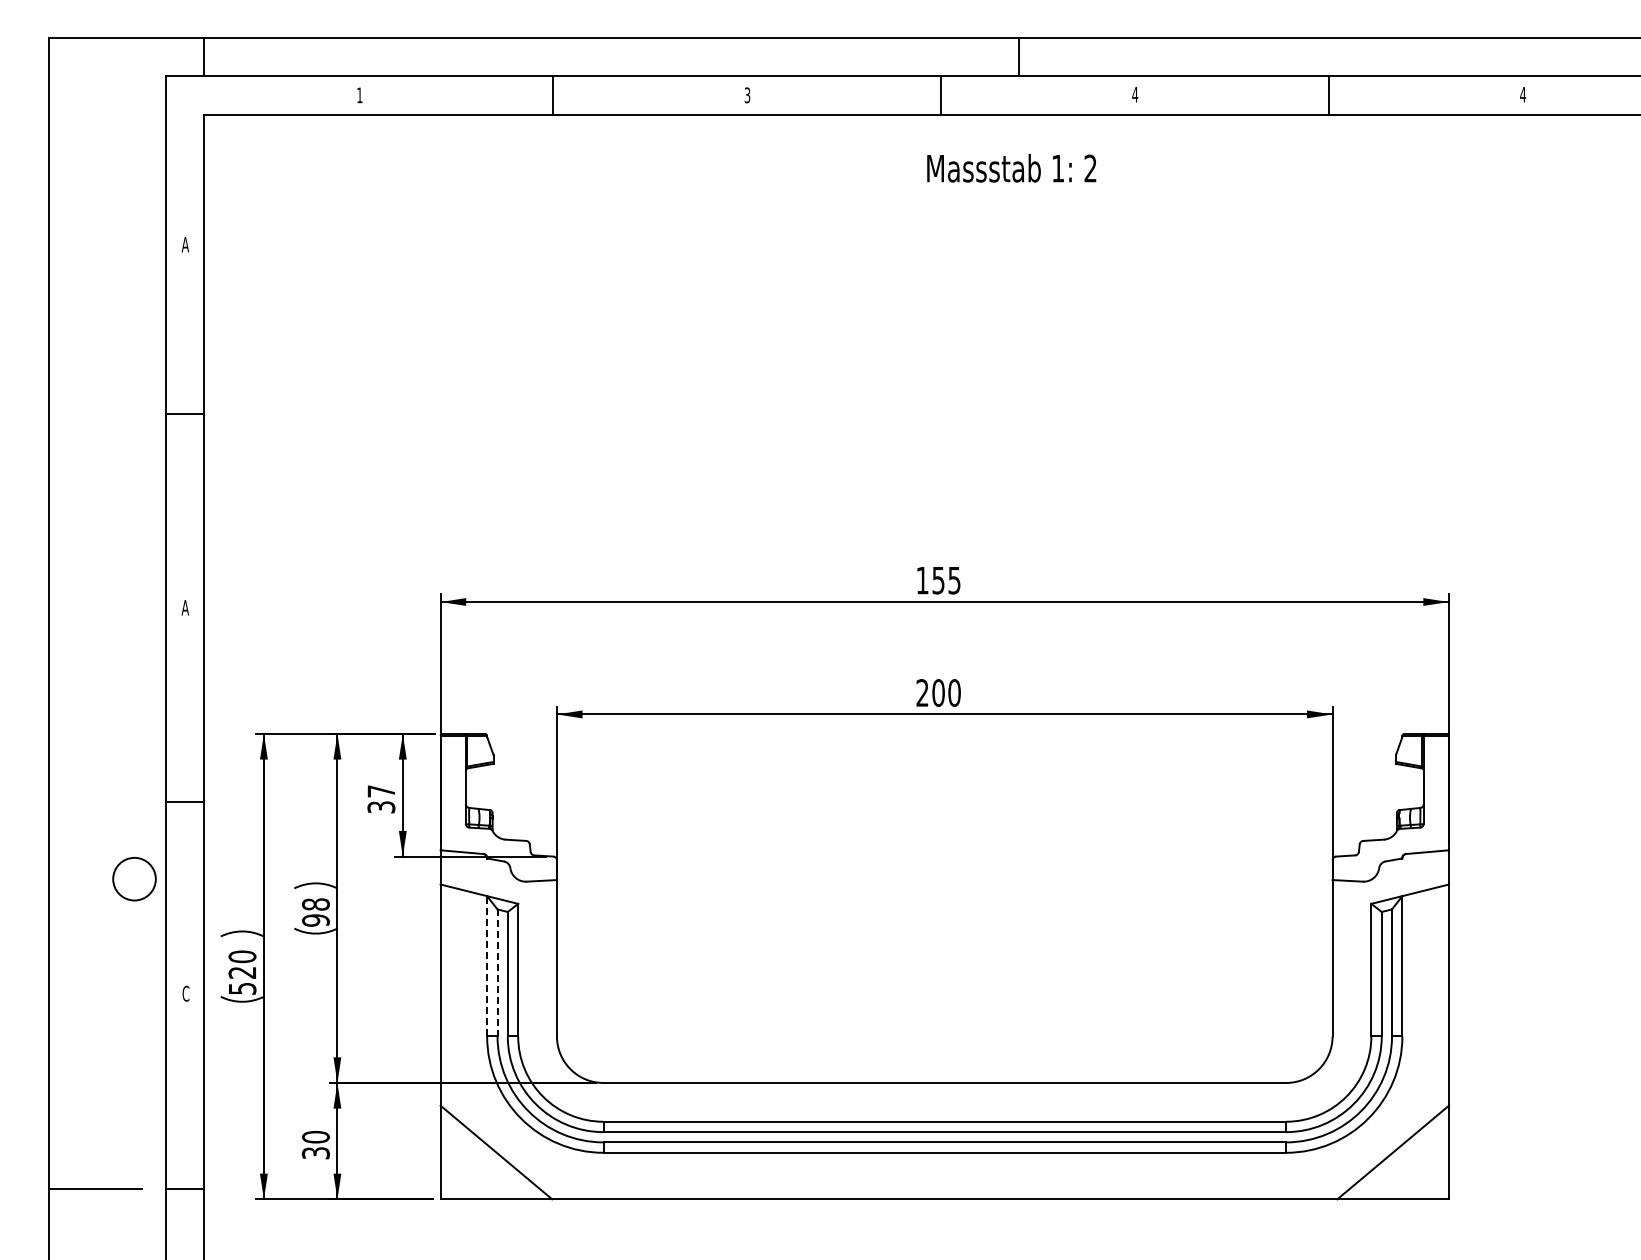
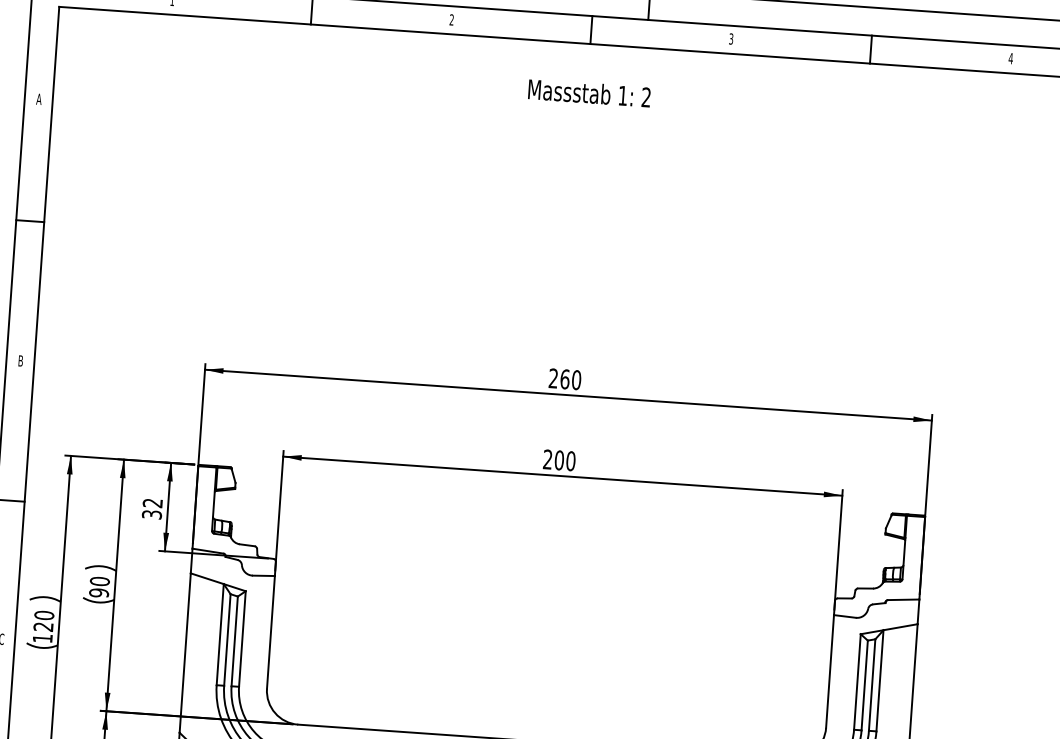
text: (1135, 94) -> (731, 38), 4 -> 3
text: (747, 95) -> (451, 20), 3 -> 2
text: (1011, 168) -> (589, 93), moved
text: (938, 580) -> (565, 379), 155 -> 260
text: (184, 607) -> (20, 360), A -> B
text: (380, 791) -> (152, 503), 37 -> 32
text: (315, 904) -> (99, 581), 98 -> 90
line: (487, 965) -> (220, 634), dashed -> solid
line: (497, 972) -> (227, 639), dashed -> solid
text: (242, 988) -> (42, 638), 520 -> 120

